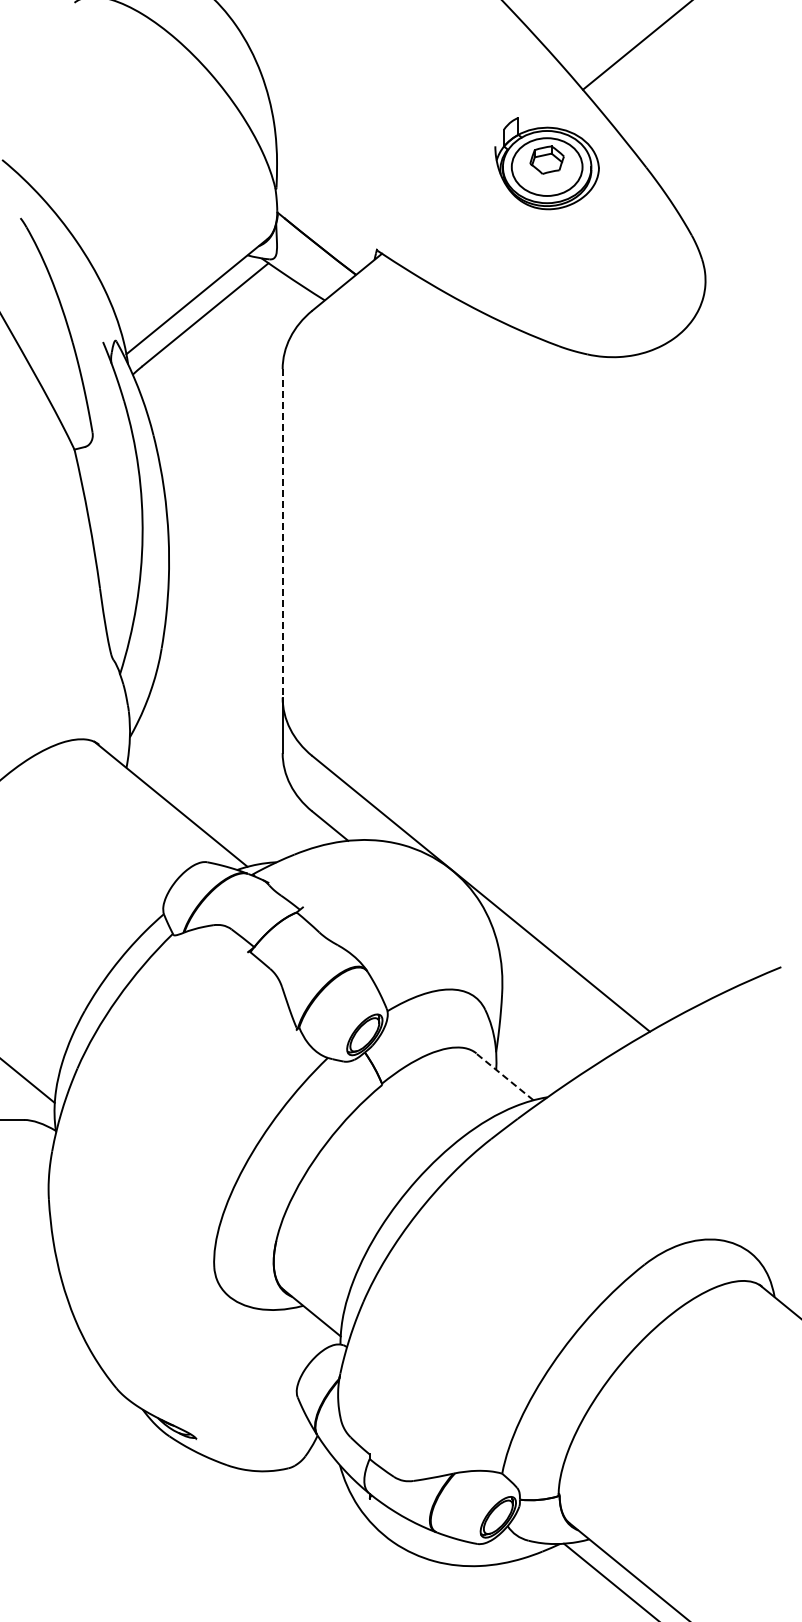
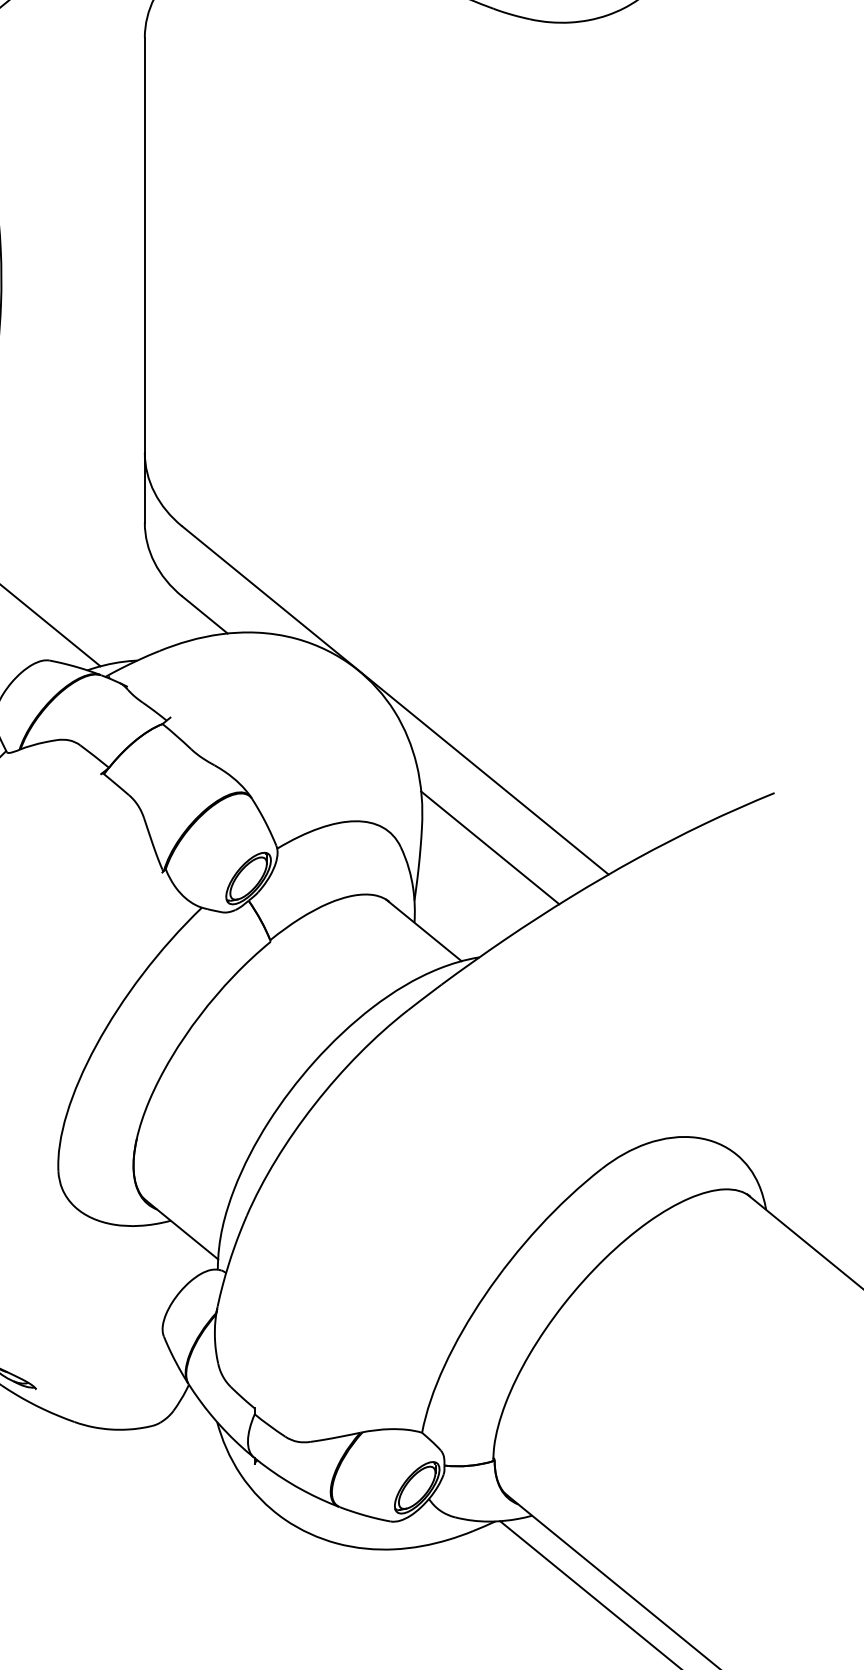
line: (282, 533) -> (144, 245), dashed -> solid
line: (555, 1010) -> (489, 847), added
line: (503, 1075) -> (423, 929), dashed -> solid

